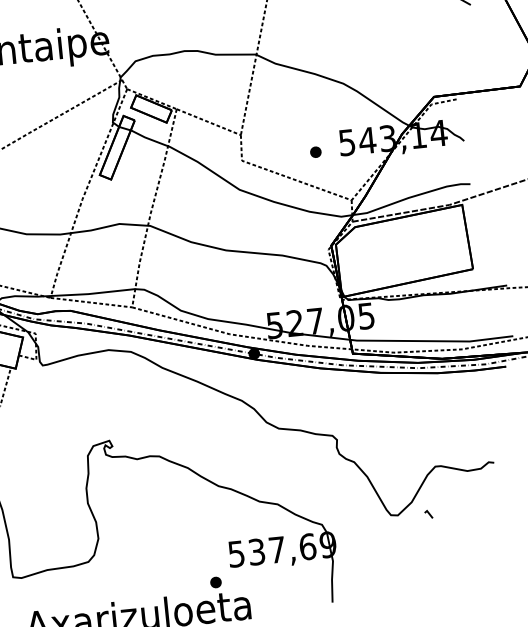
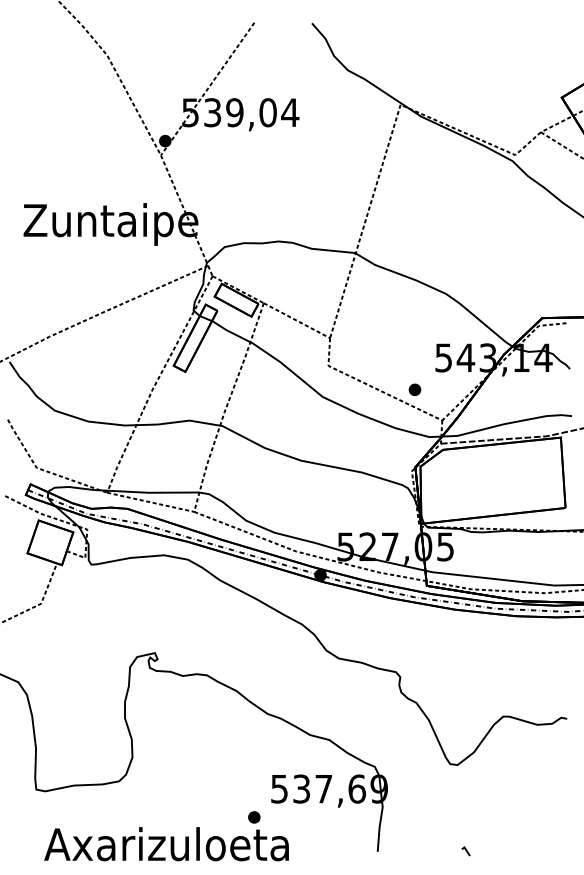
part: (315, 151) -> (414, 389), moved
line: (428, 513) -> (465, 850), moved

